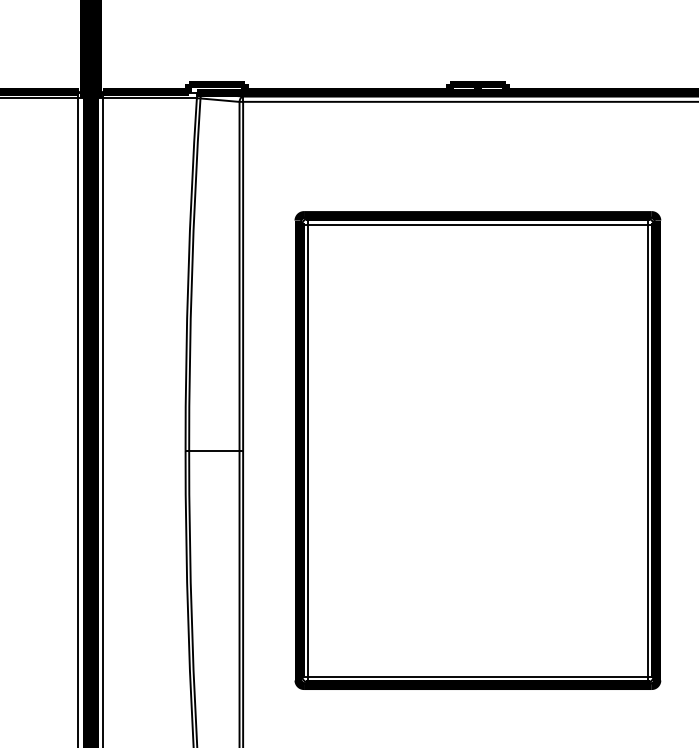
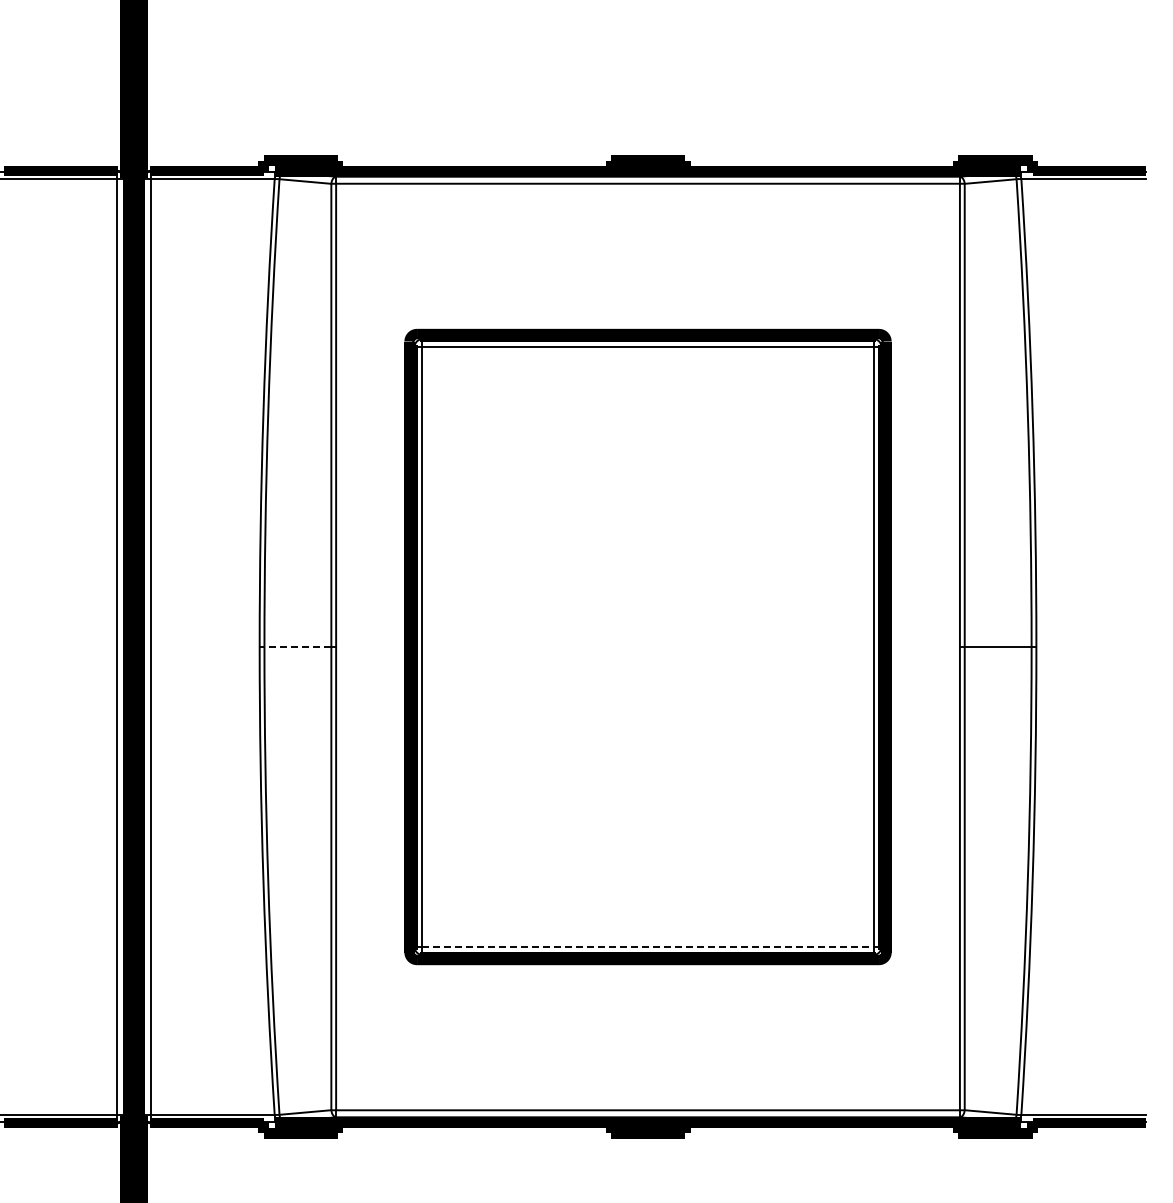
line: (214, 450) -> (297, 647), solid -> dashed
line: (478, 676) -> (648, 947), solid -> dashed

